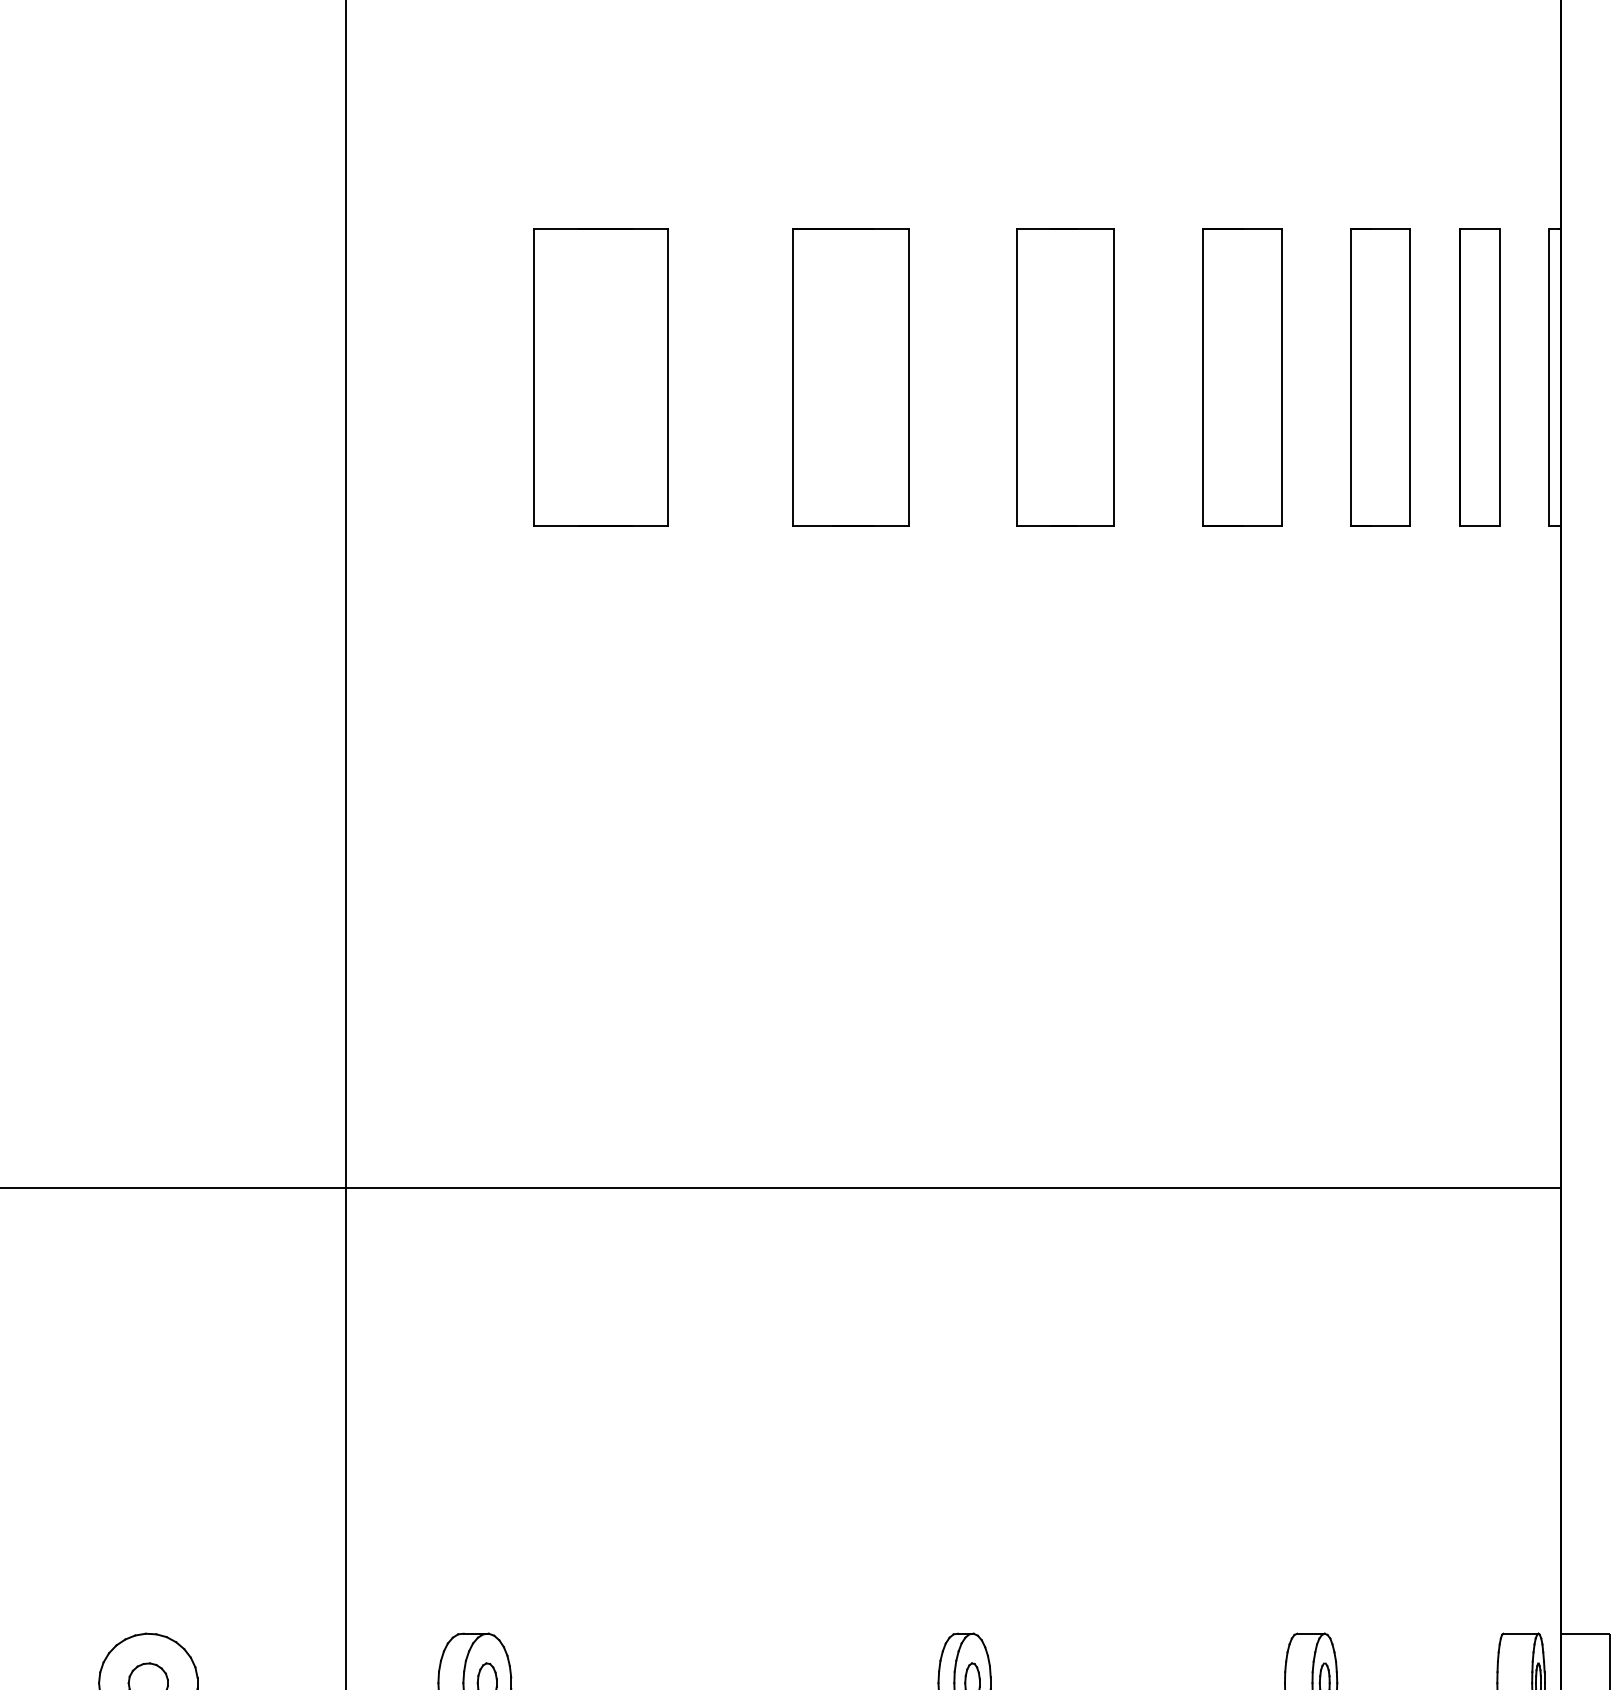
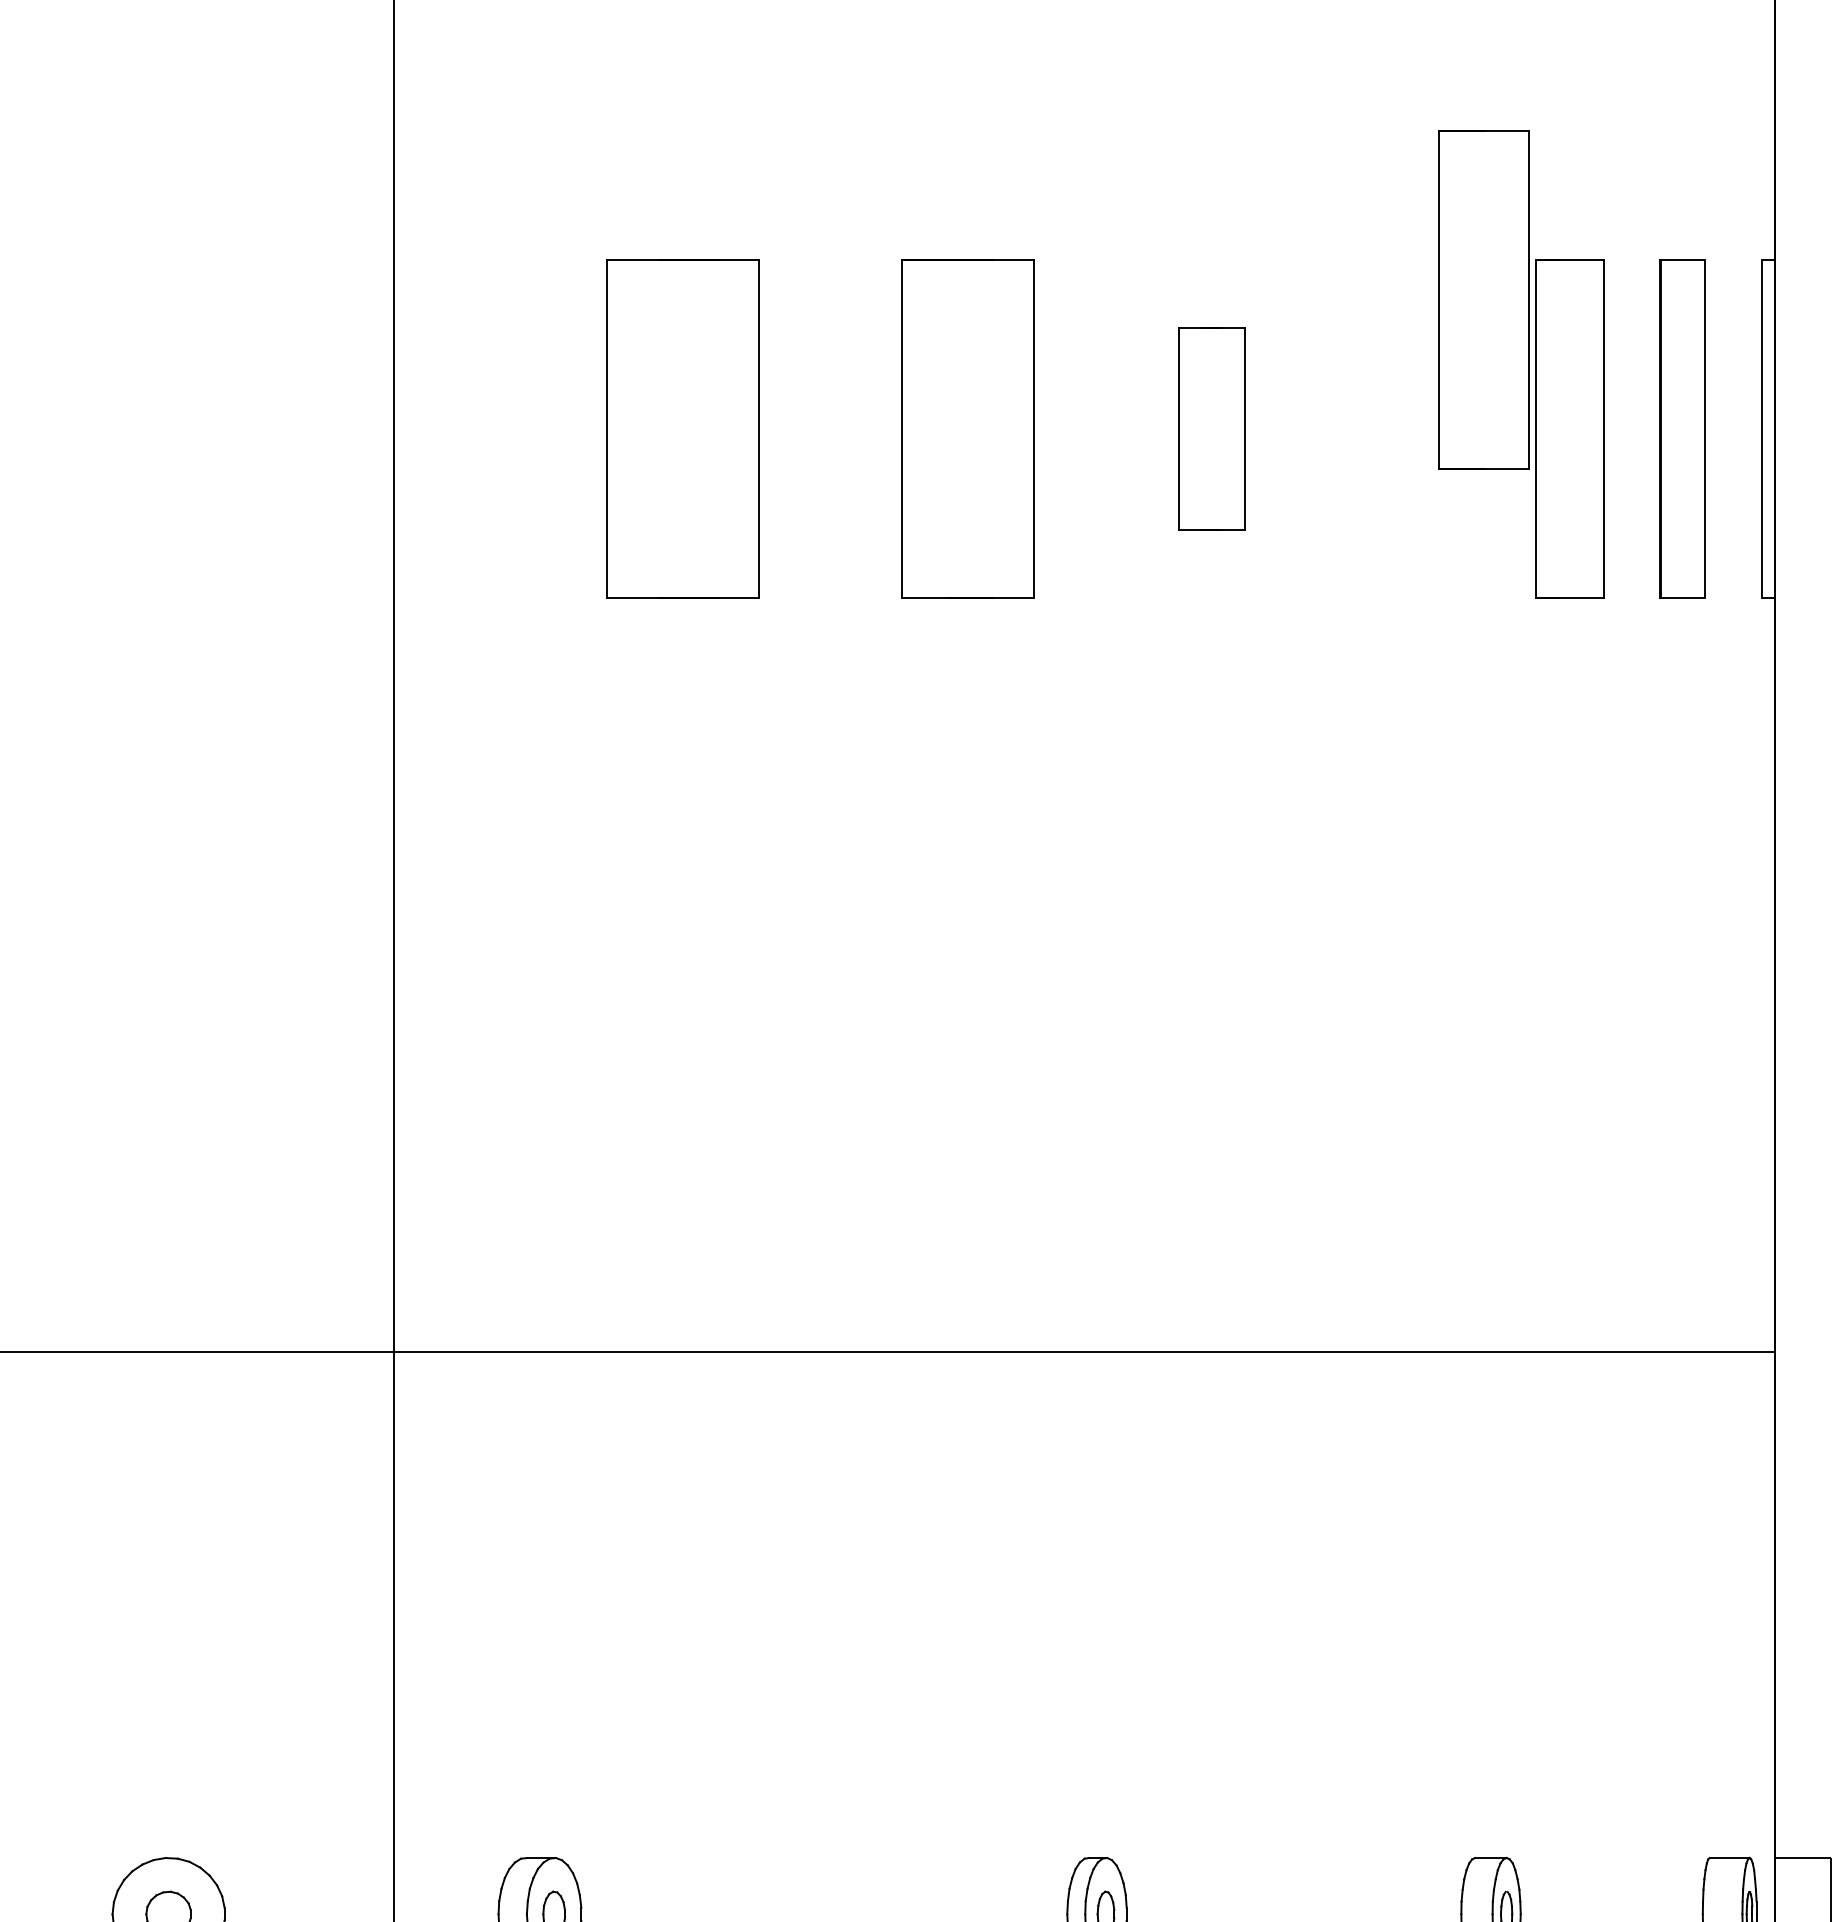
part: (1065, 376) -> (1211, 428), size x0.6
part: (1242, 376) -> (1483, 299), moved

